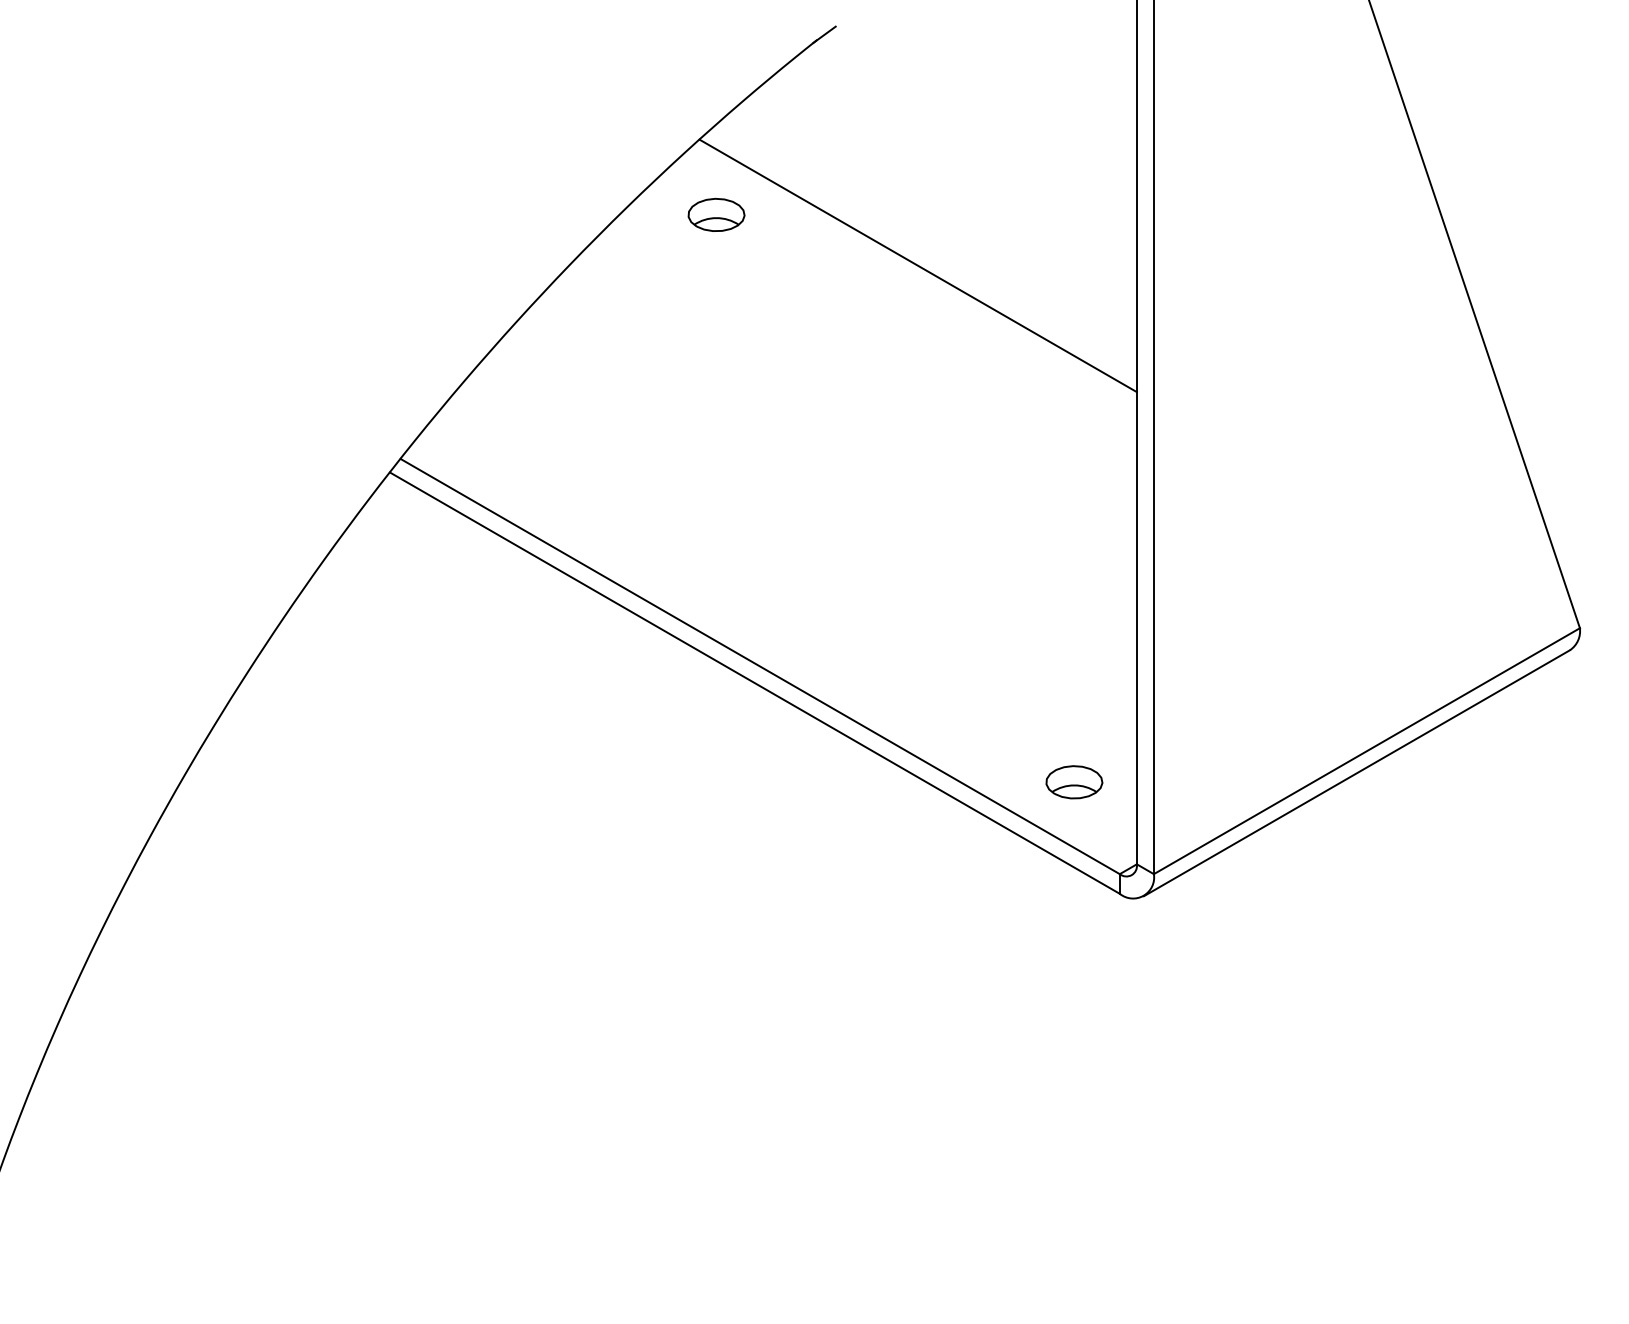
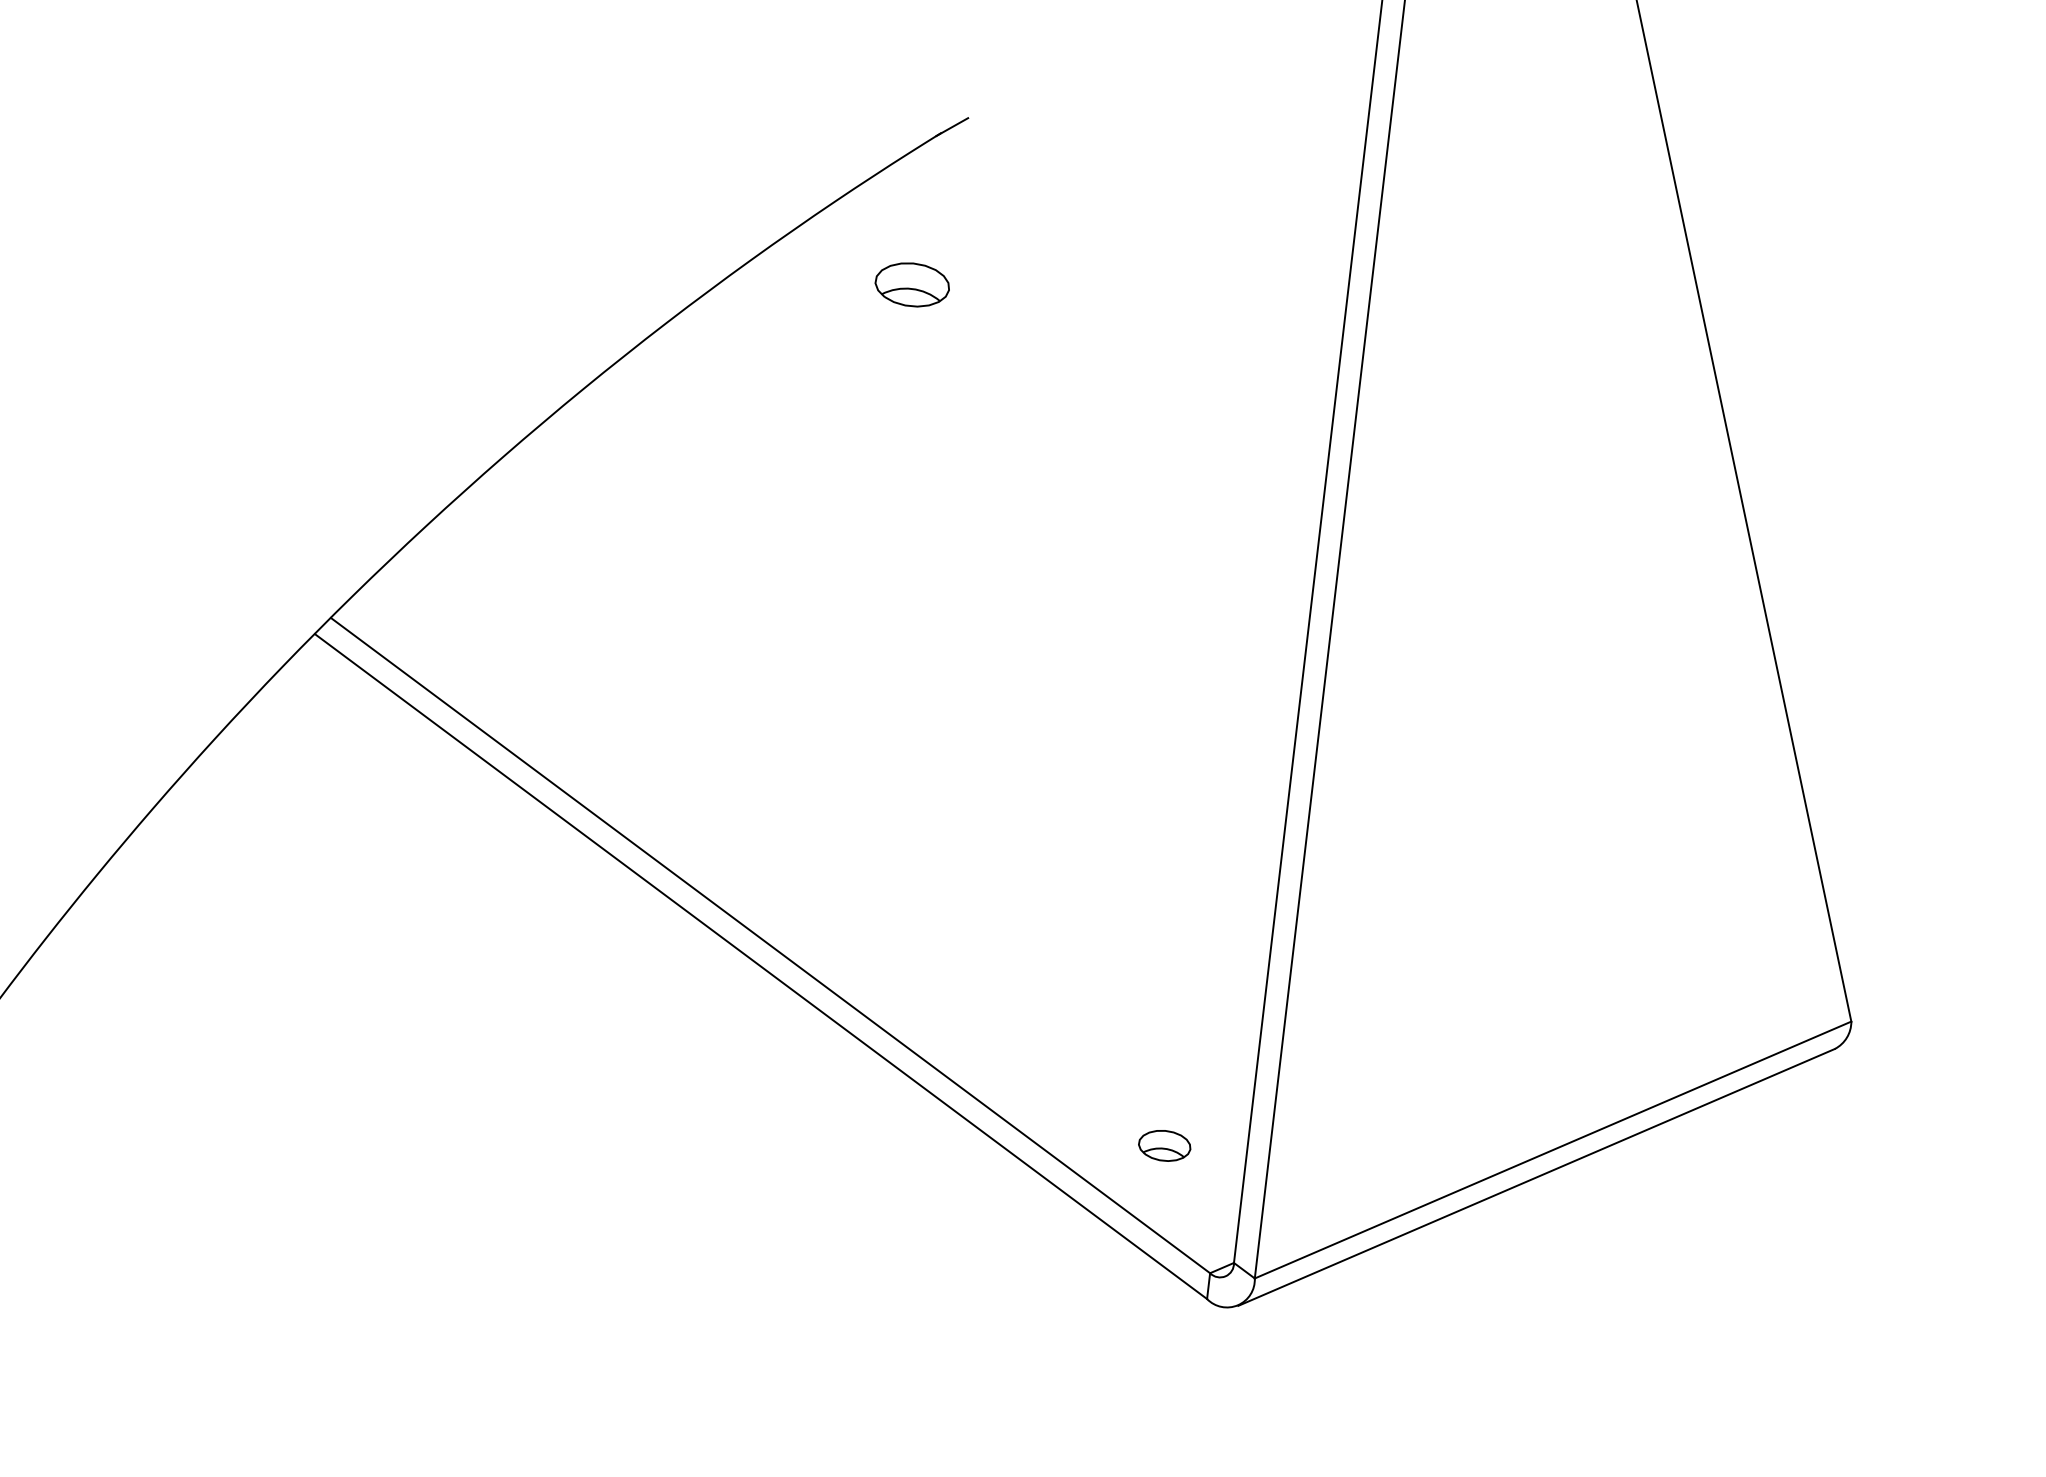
part: (716, 214) -> (912, 284), moved
line: (917, 265) -> (1038, 443), removed
part: (1074, 782) -> (1164, 1146), size x0.7

